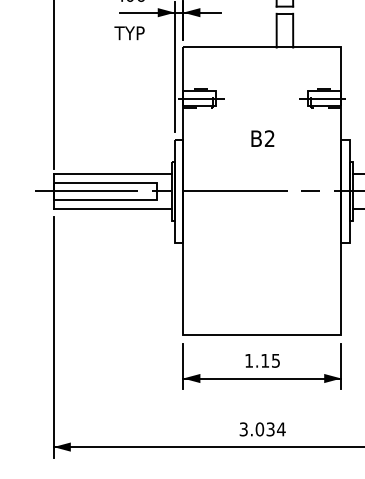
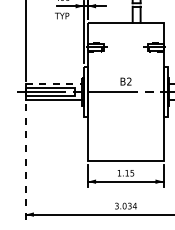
text: (261, 138) -> (125, 81), moved
line: (113, 173) -> (54, 83), solid -> dashed
line: (53, 336) -> (25, 161), solid -> dashed

